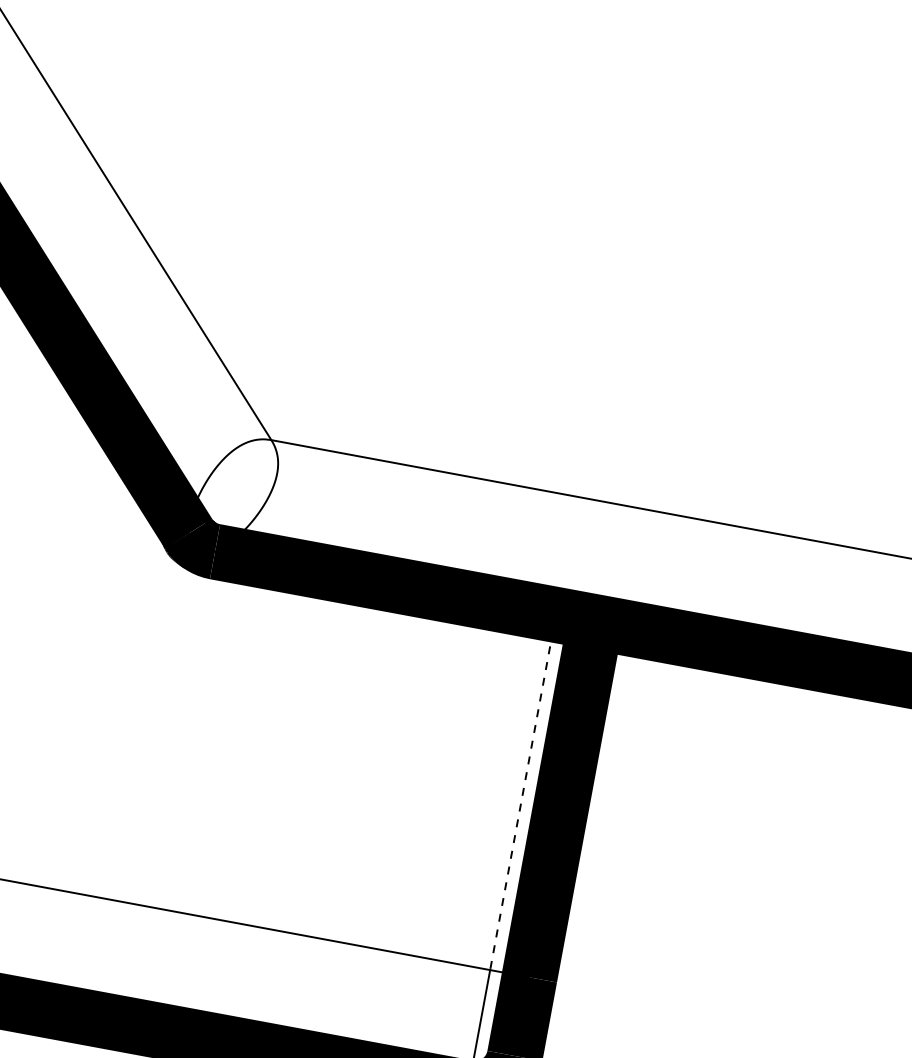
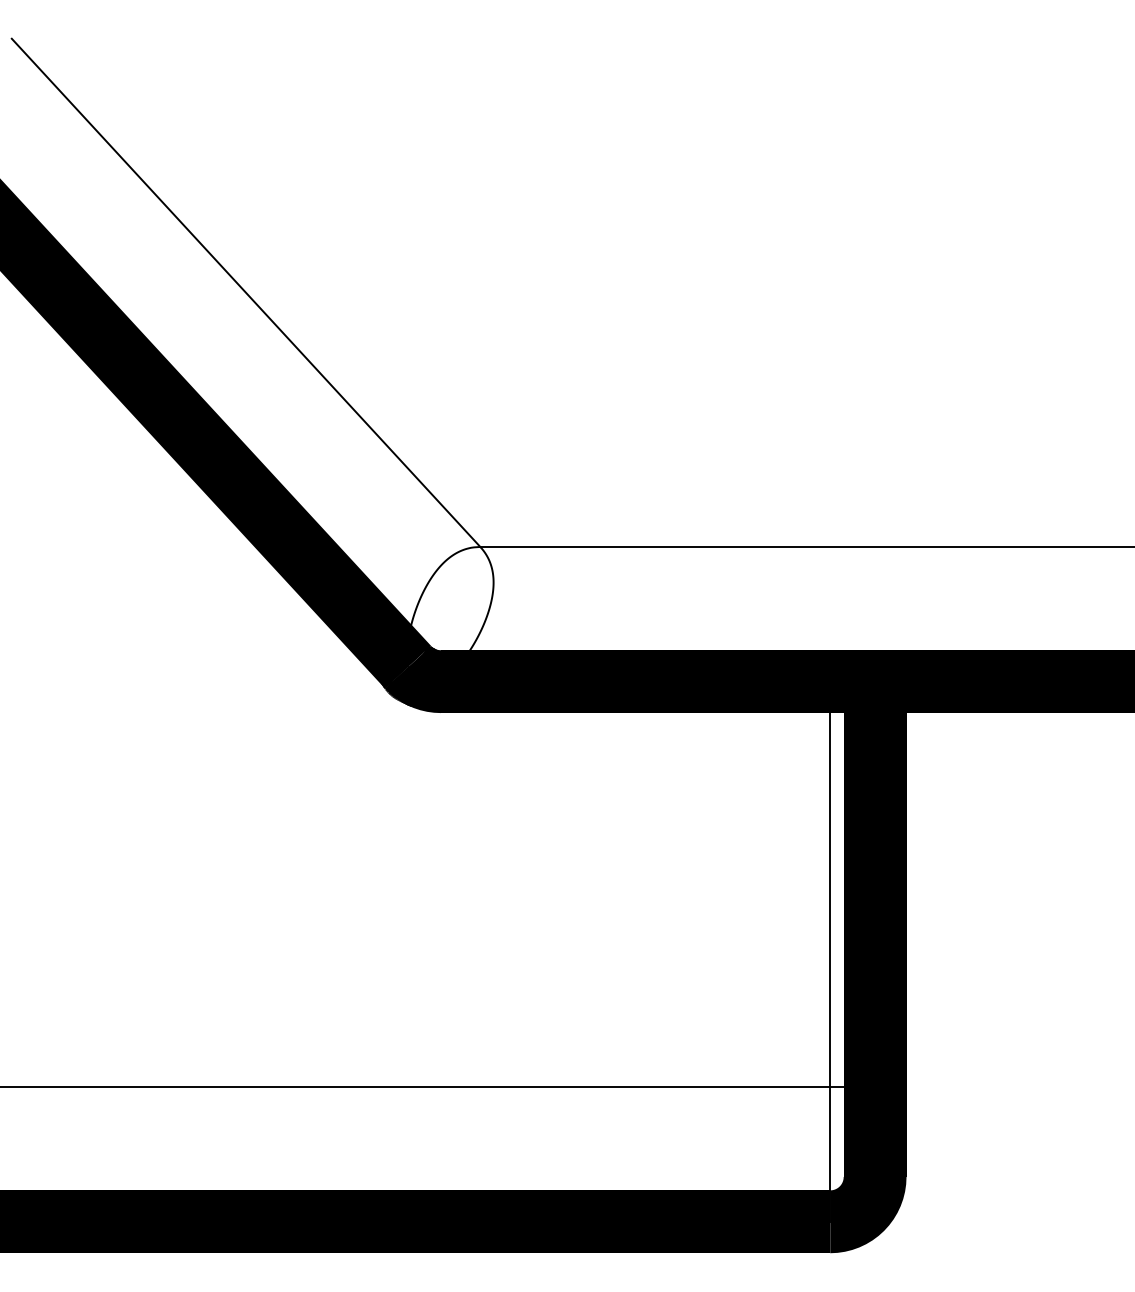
line: (523, 792) -> (830, 884), dashed -> solid

